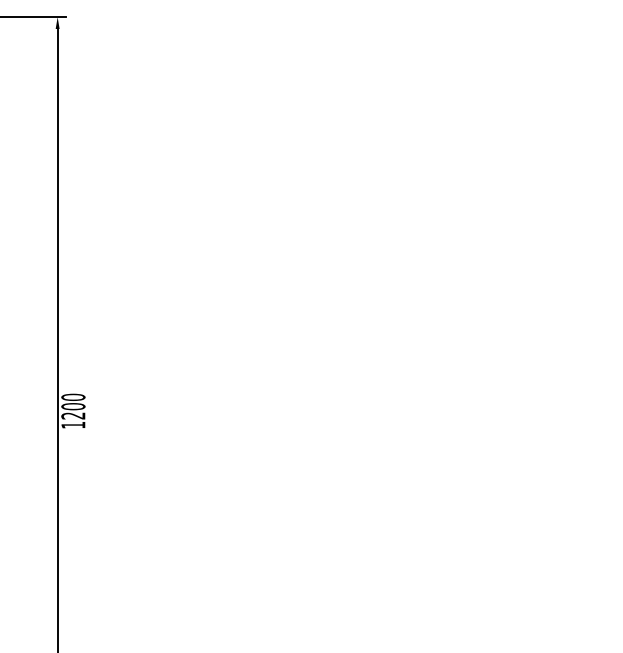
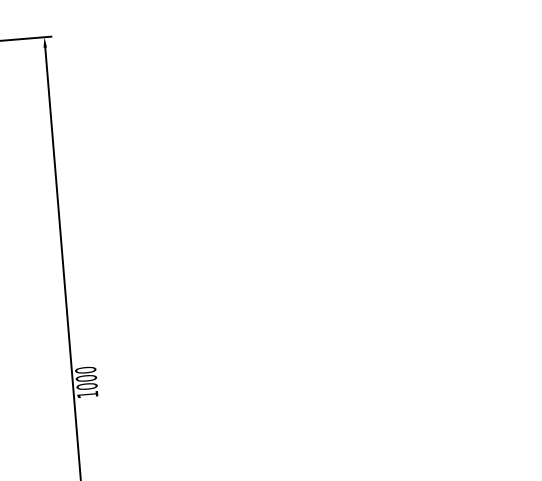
text: (73, 415) -> (87, 386), 1200 -> 1000

